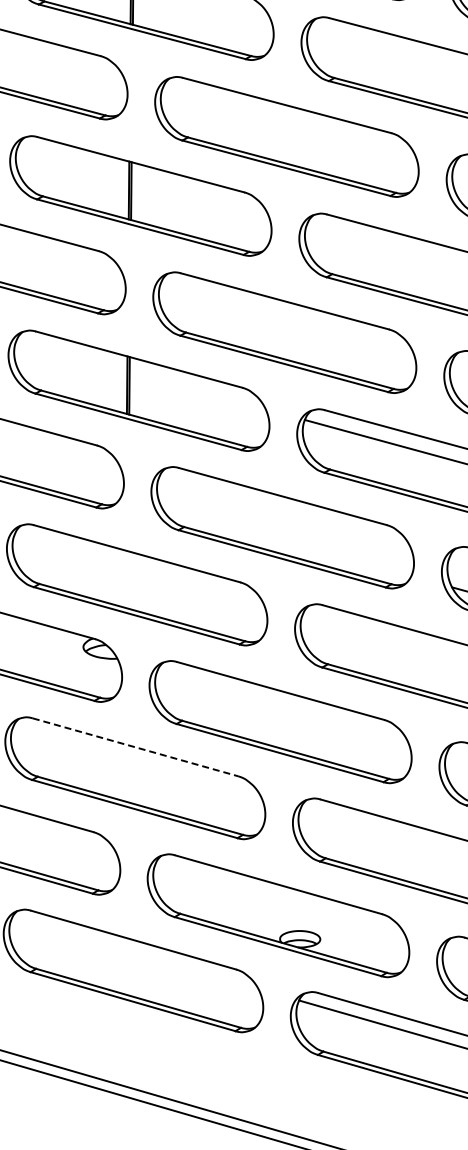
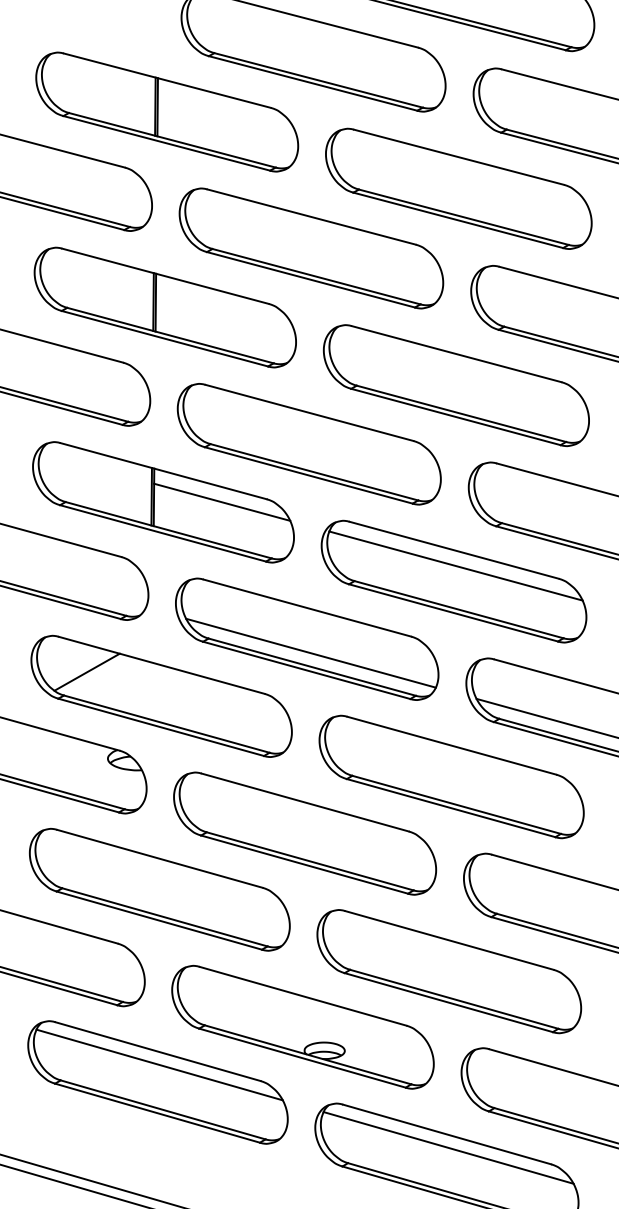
line: (198, 389) -> (222, 501), added
line: (286, 540) -> (310, 652), added
line: (62, 559) -> (86, 671), added
line: (135, 746) -> (159, 858), dashed -> solid
line: (135, 952) -> (159, 1064), added

